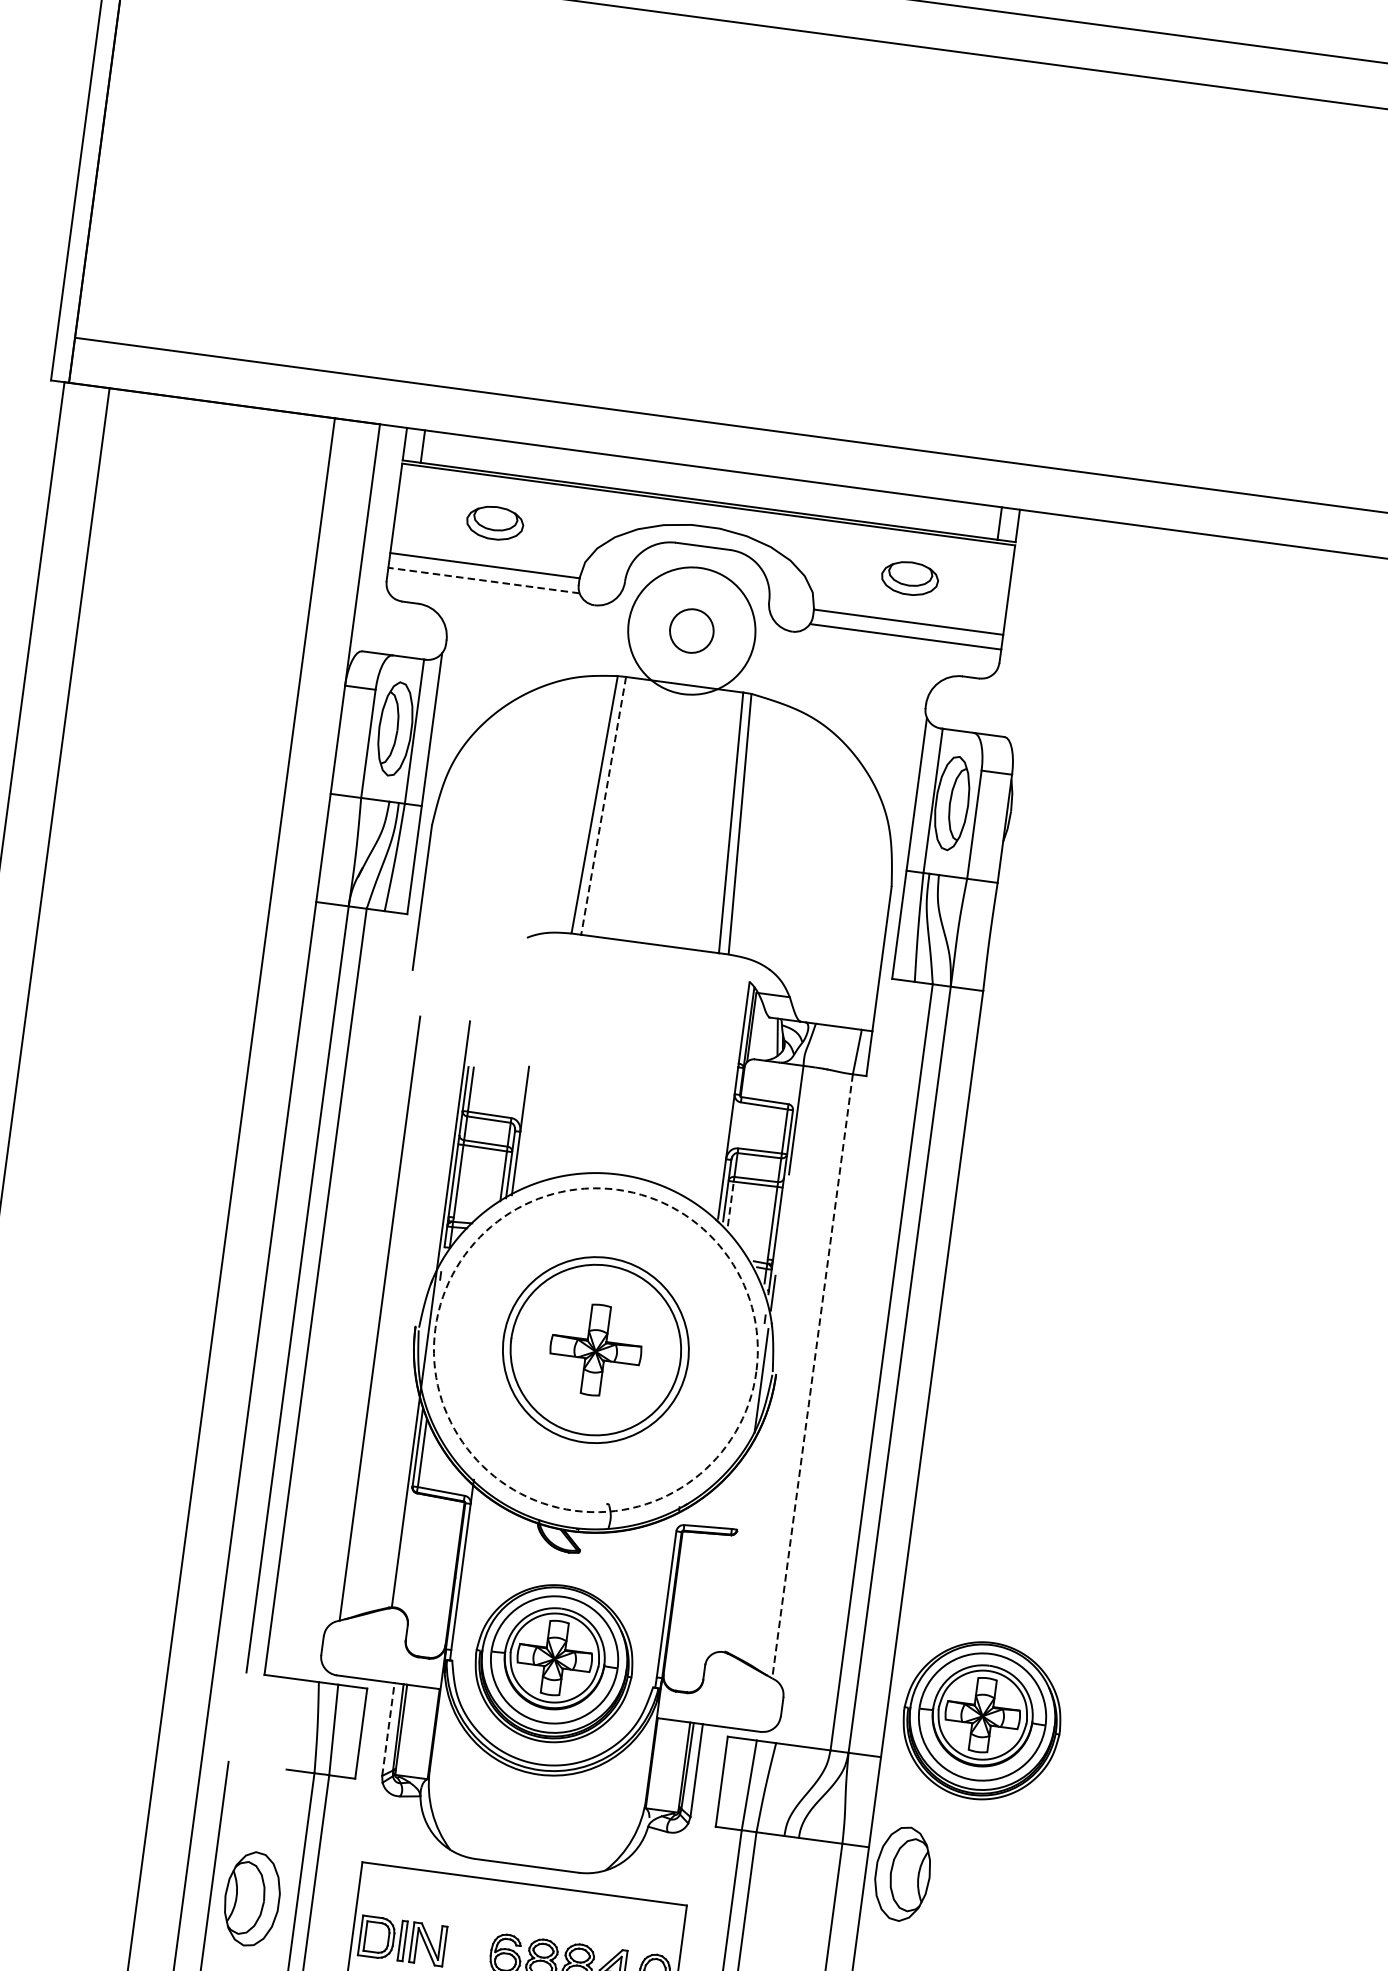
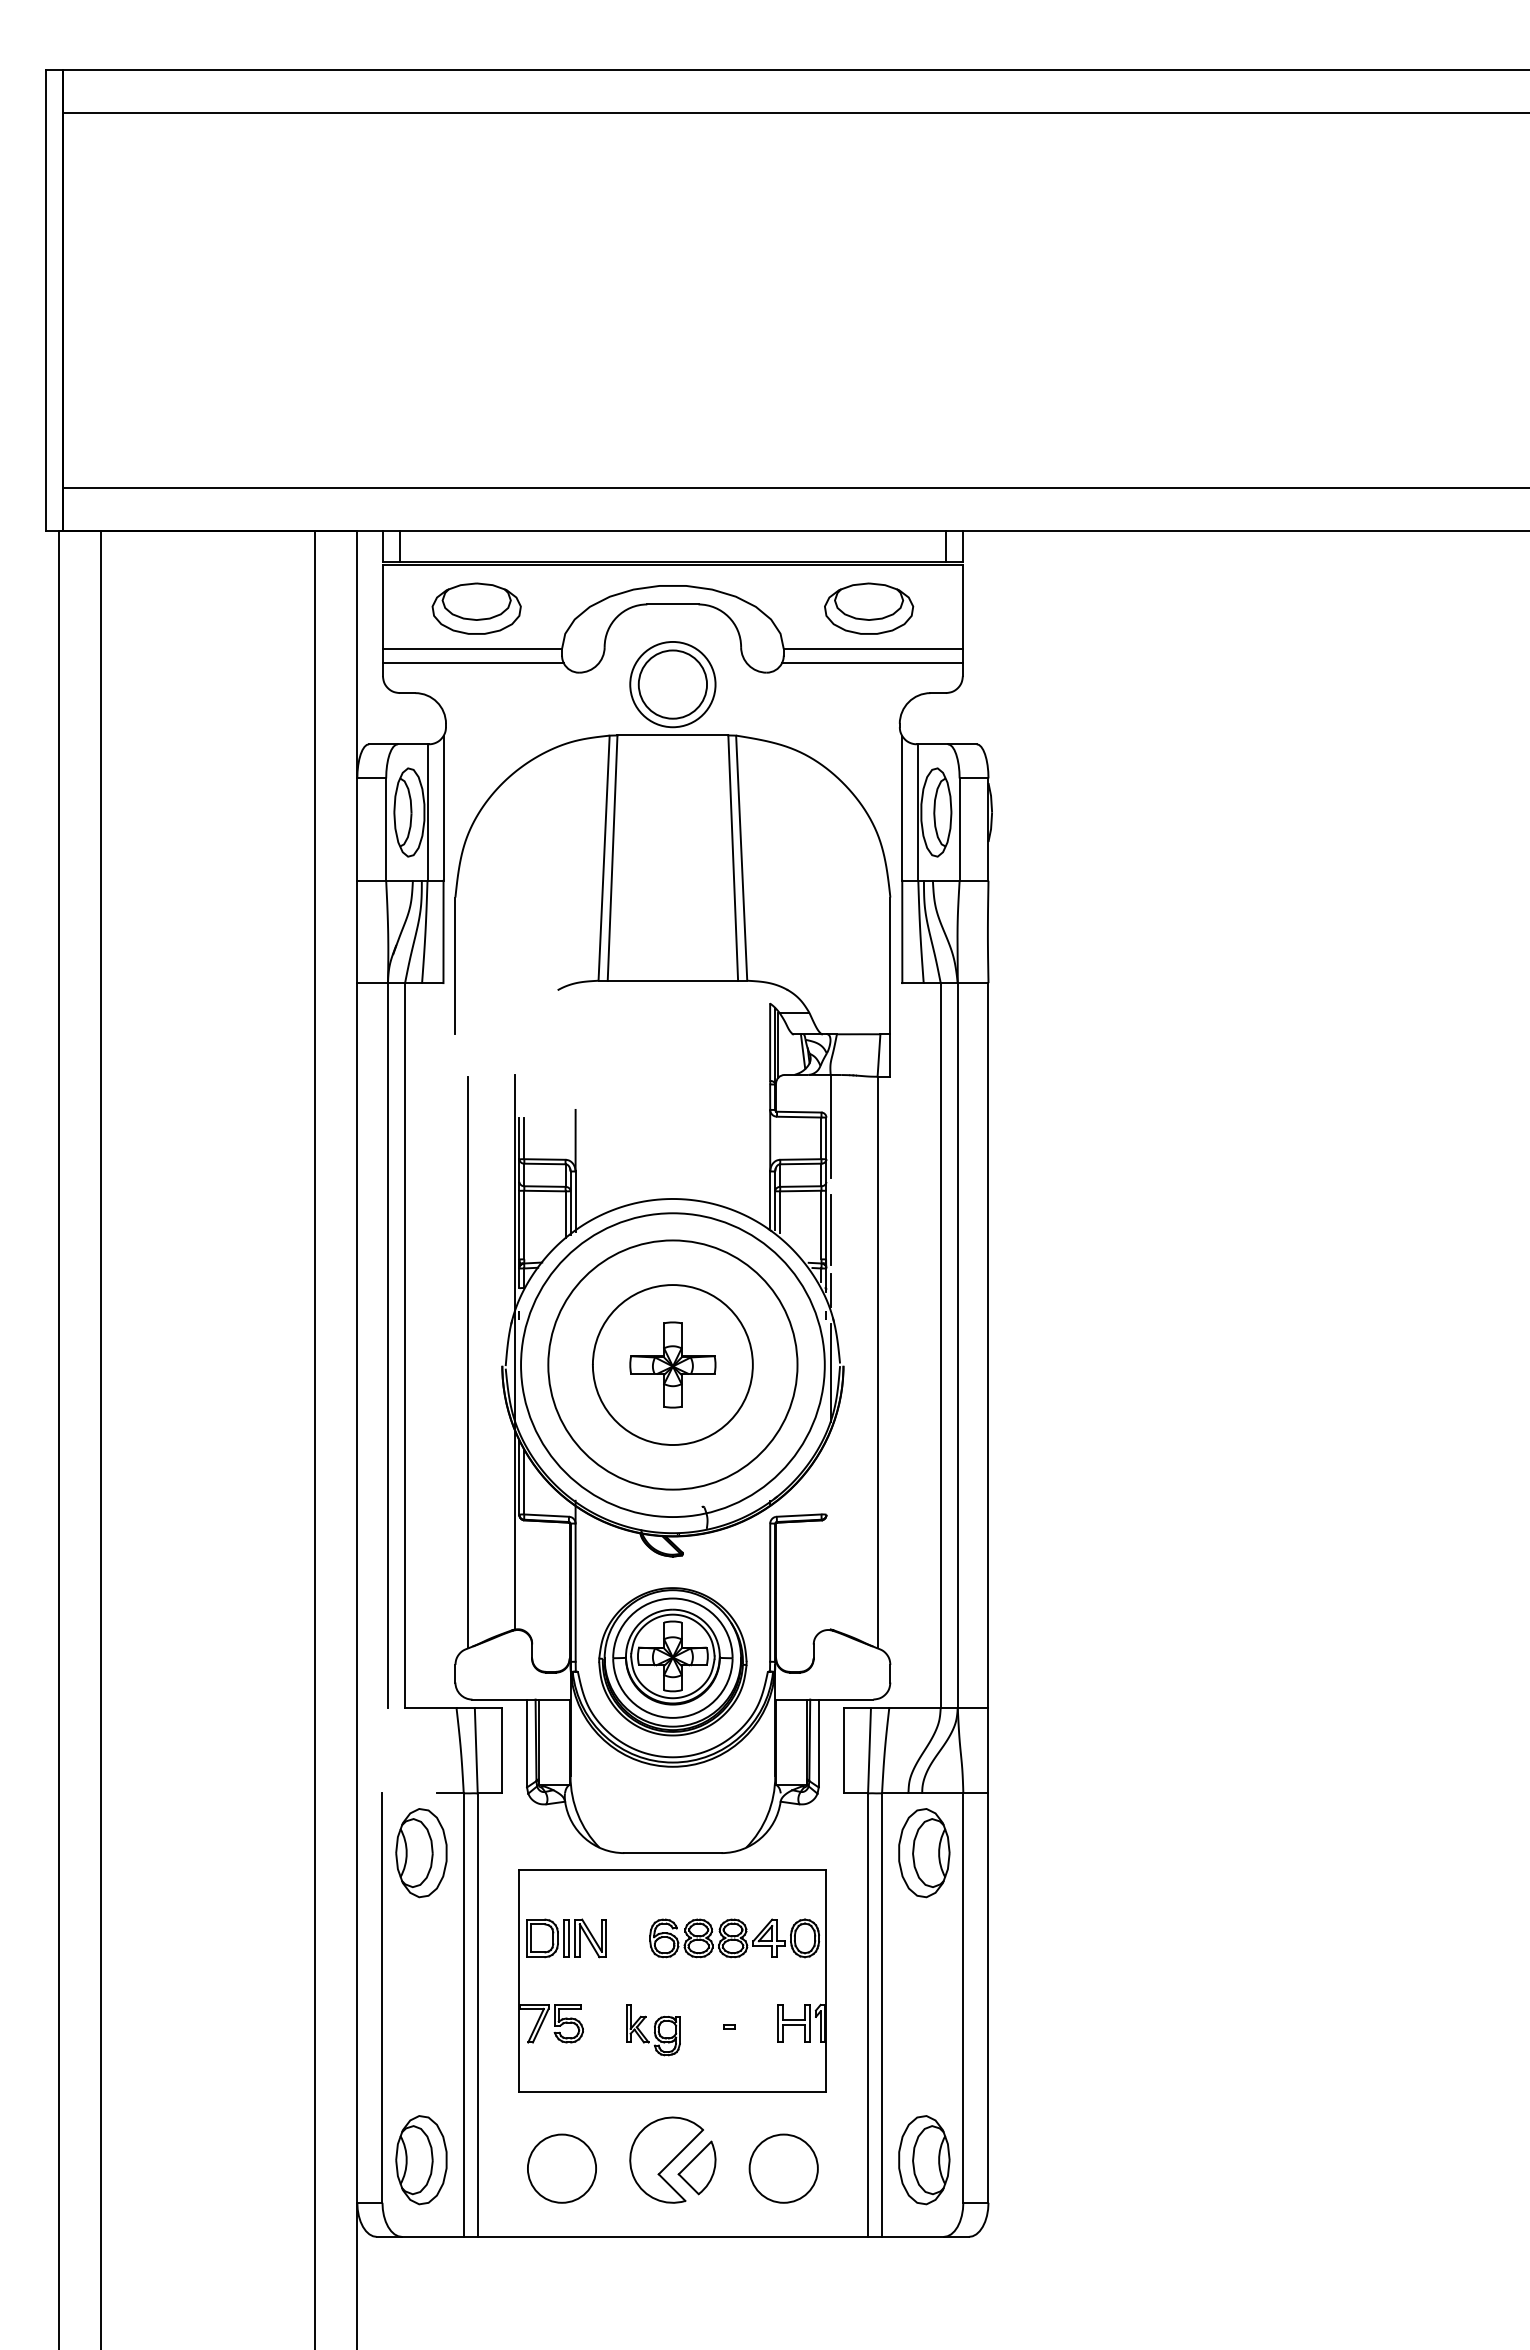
part: (495, 522) -> (476, 608), size x1.67
part: (910, 578) -> (869, 608), size x1.67
line: (484, 580) -> (473, 663), dashed -> solid
circle: (691, 630) -> (672, 684), size x0.71
circle: (691, 630) -> (672, 684), size x1.67
line: (603, 806) -> (612, 858), dashed -> solid
line: (731, 1203) -> (780, 1211), dashed -> solid
line: (781, 1229) -> (830, 1229), added
circle: (595, 1349) -> (672, 1364), size x1.43
circle: (595, 1350) -> (672, 1365), dashed -> solid
line: (812, 1376) -> (877, 1362), dashed -> solid
part: (981, 1720) -> (1077, 1661), removed
line: (388, 1729) -> (527, 1743), dashed -> solid
part: (903, 1874) -> (924, 1853), moved
part: (252, 1899) -> (421, 1853), moved

